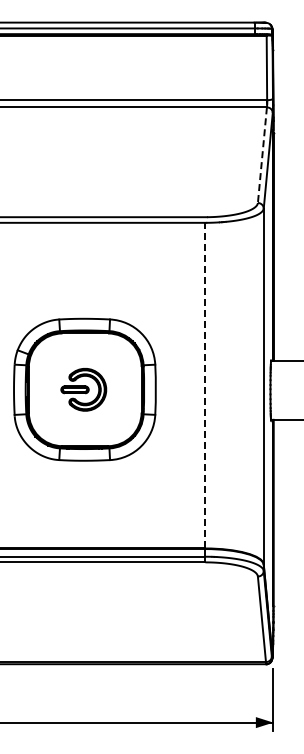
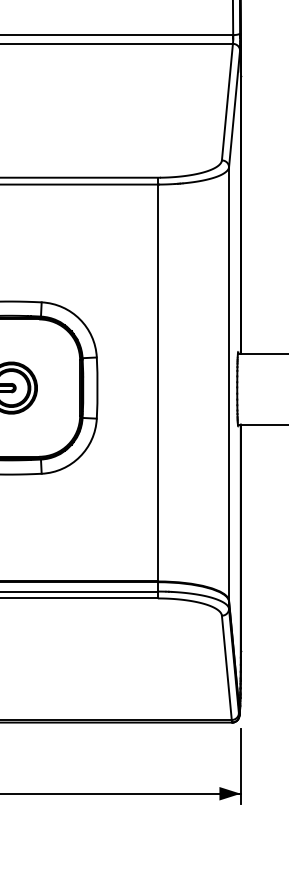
line: (262, 155) -> (227, 102), dashed -> solid
line: (205, 382) -> (158, 379), dashed -> solid

